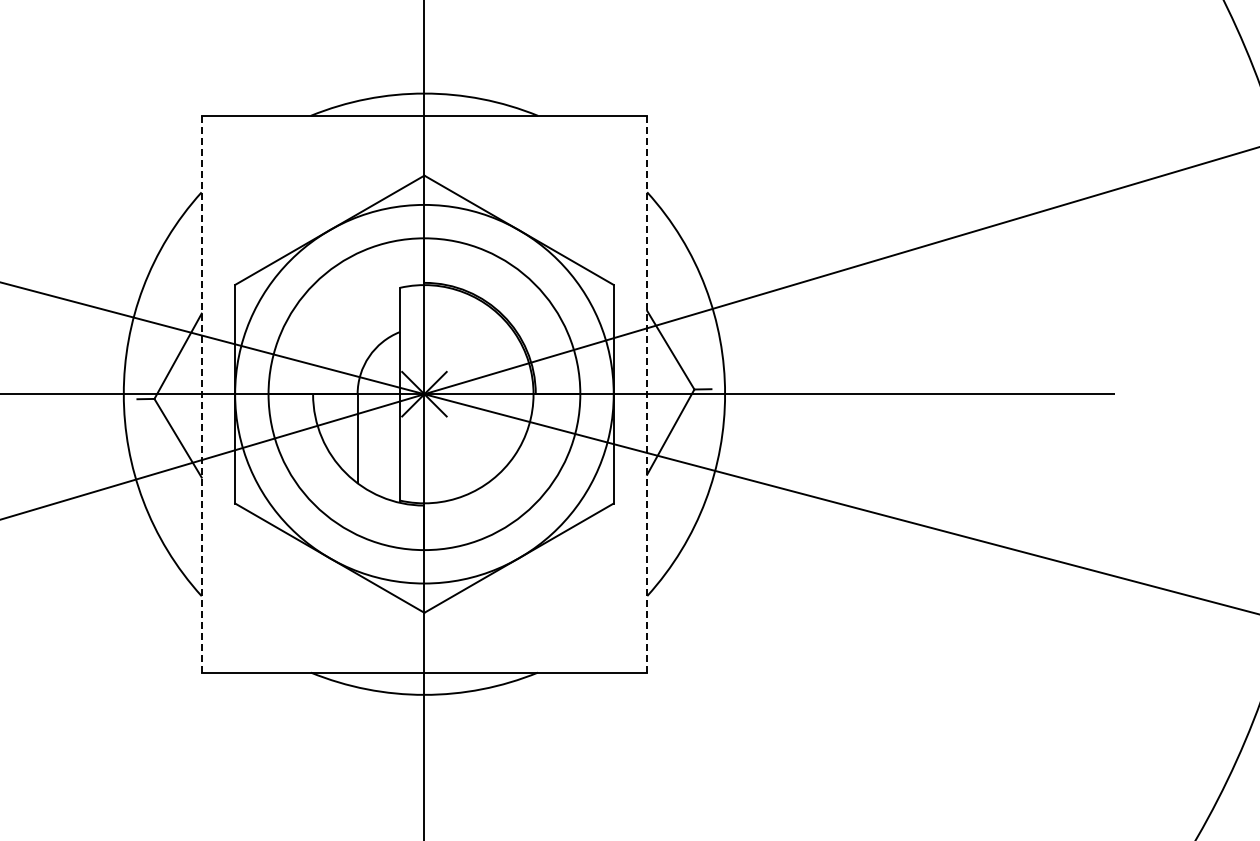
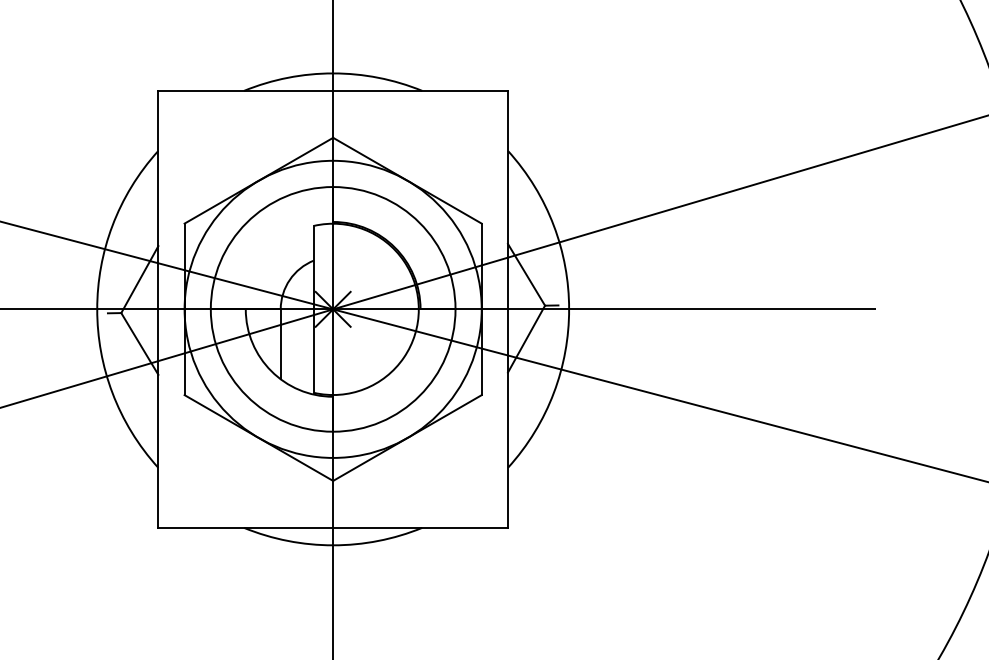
line: (201, 393) -> (158, 308), dashed -> solid
line: (647, 393) -> (508, 308), dashed -> solid

